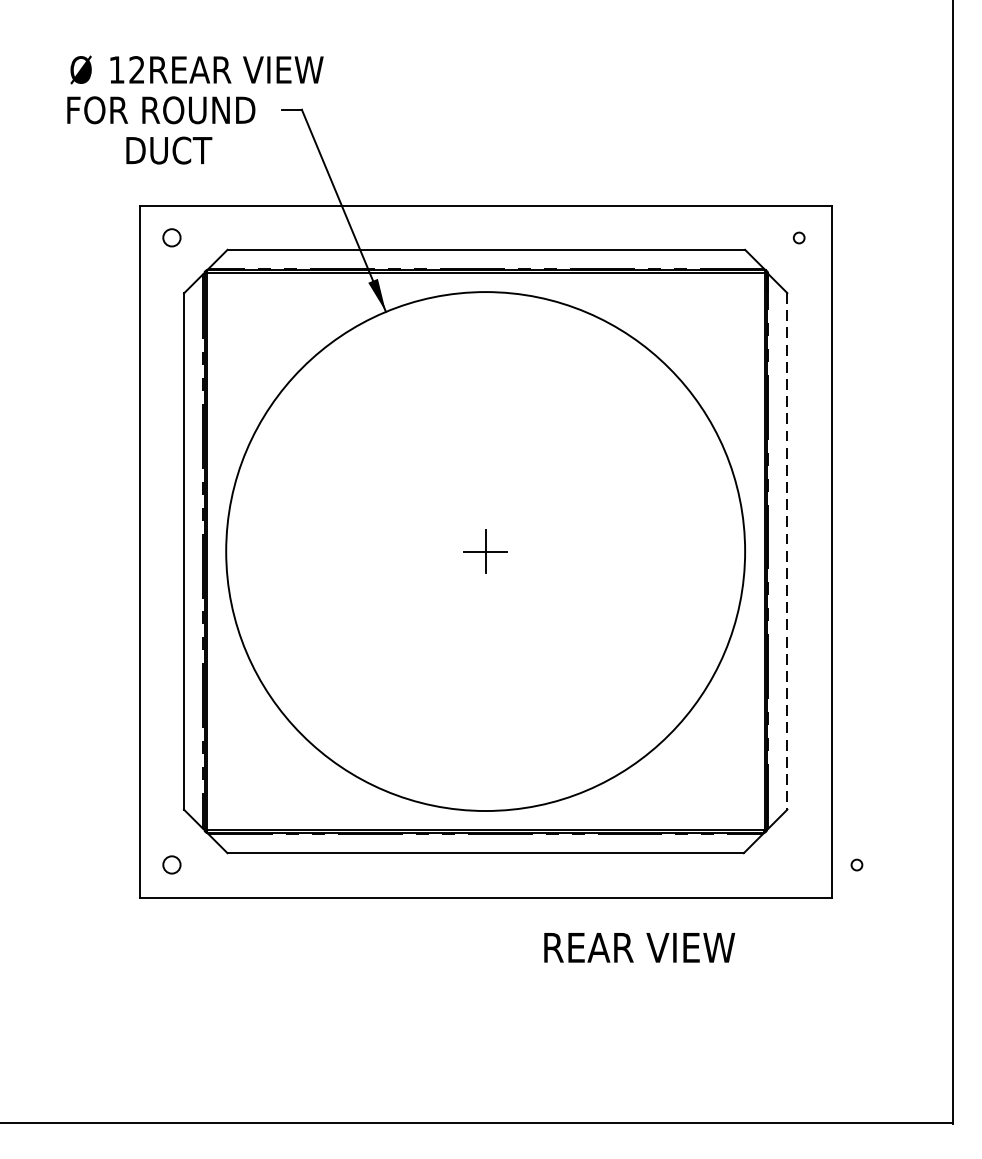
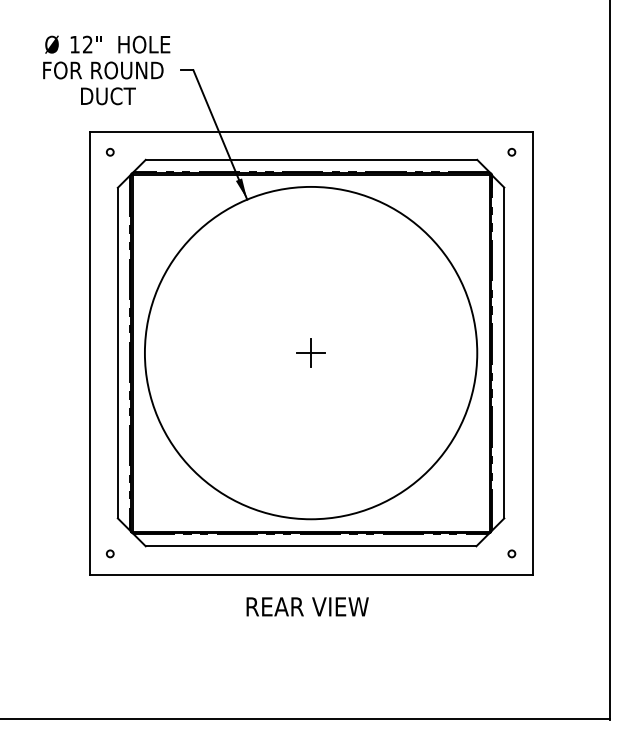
text: (236, 69) -> (151, 44), REAR VIEW -> "  HOLE
circle: (172, 238) -> (110, 152), size x0.62
line: (787, 552) -> (504, 353), dashed -> solid
circle: (172, 864) -> (110, 553), size x0.62
circle: (856, 864) -> (511, 553), moved
text: (639, 947) -> (307, 606), moved

